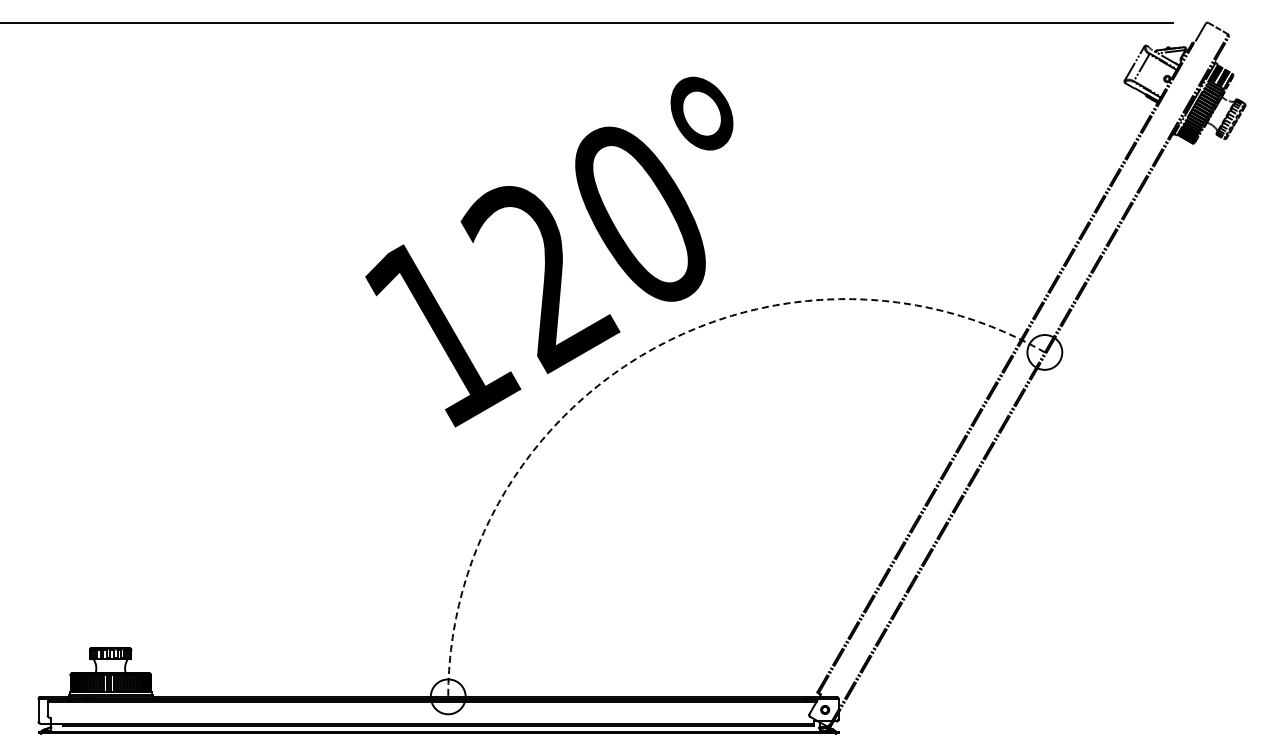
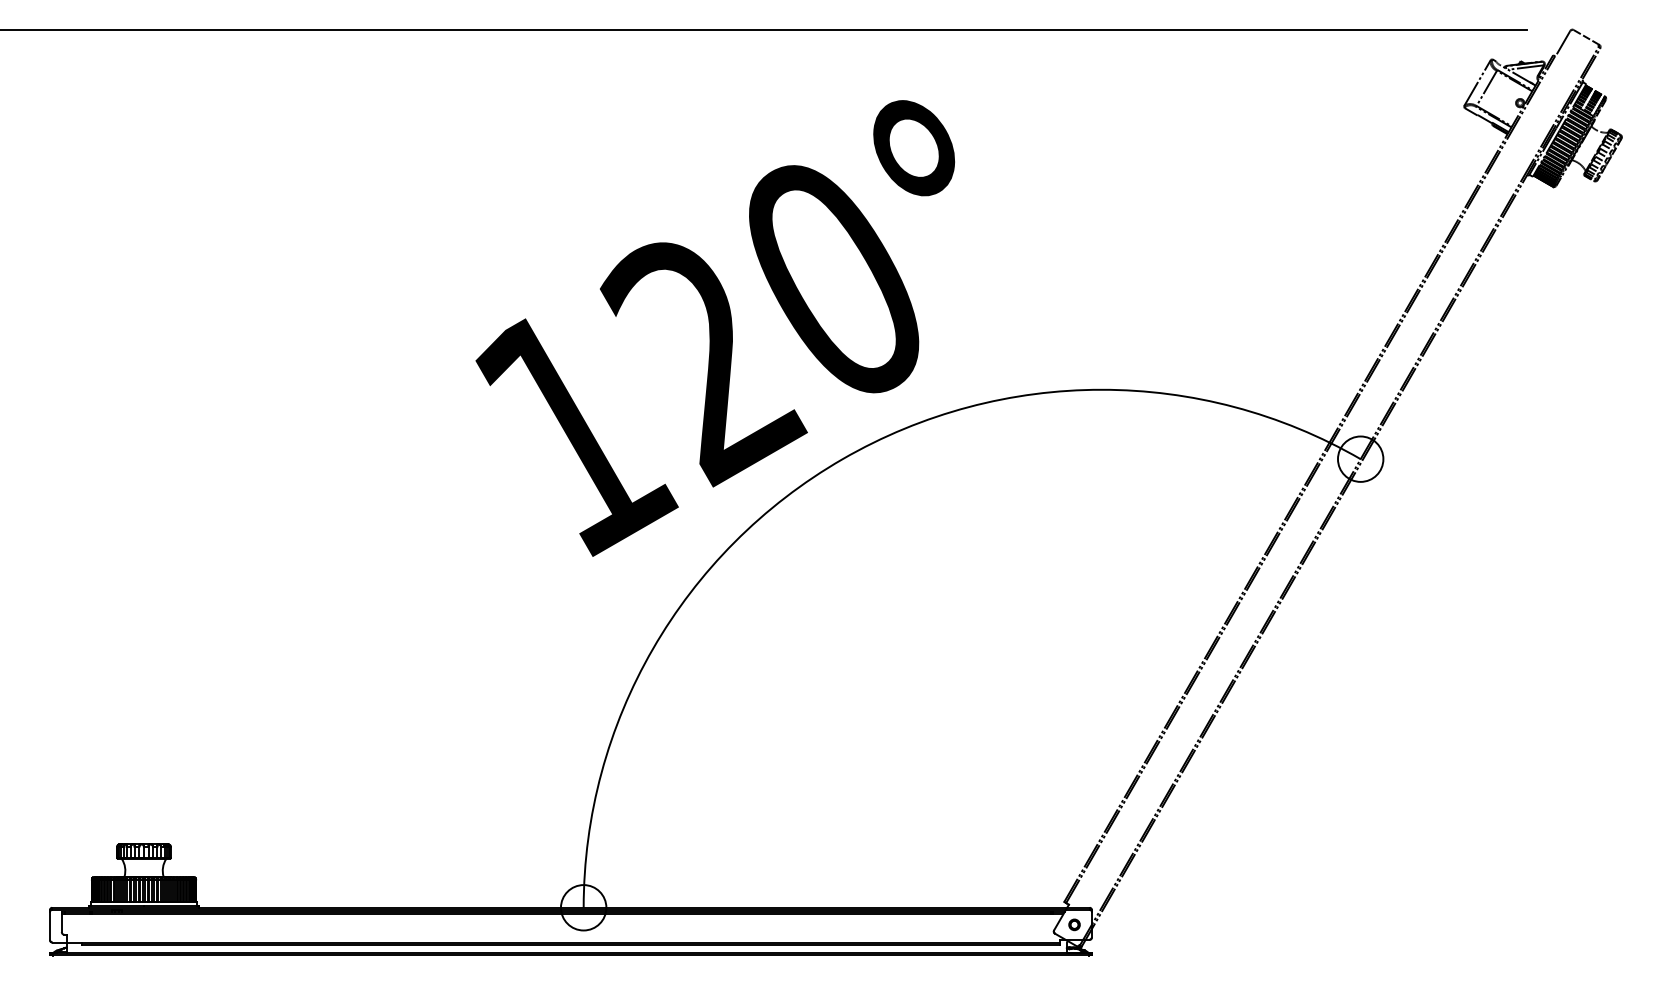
arc: (647, 352) -> (843, 459), dashed -> solid

